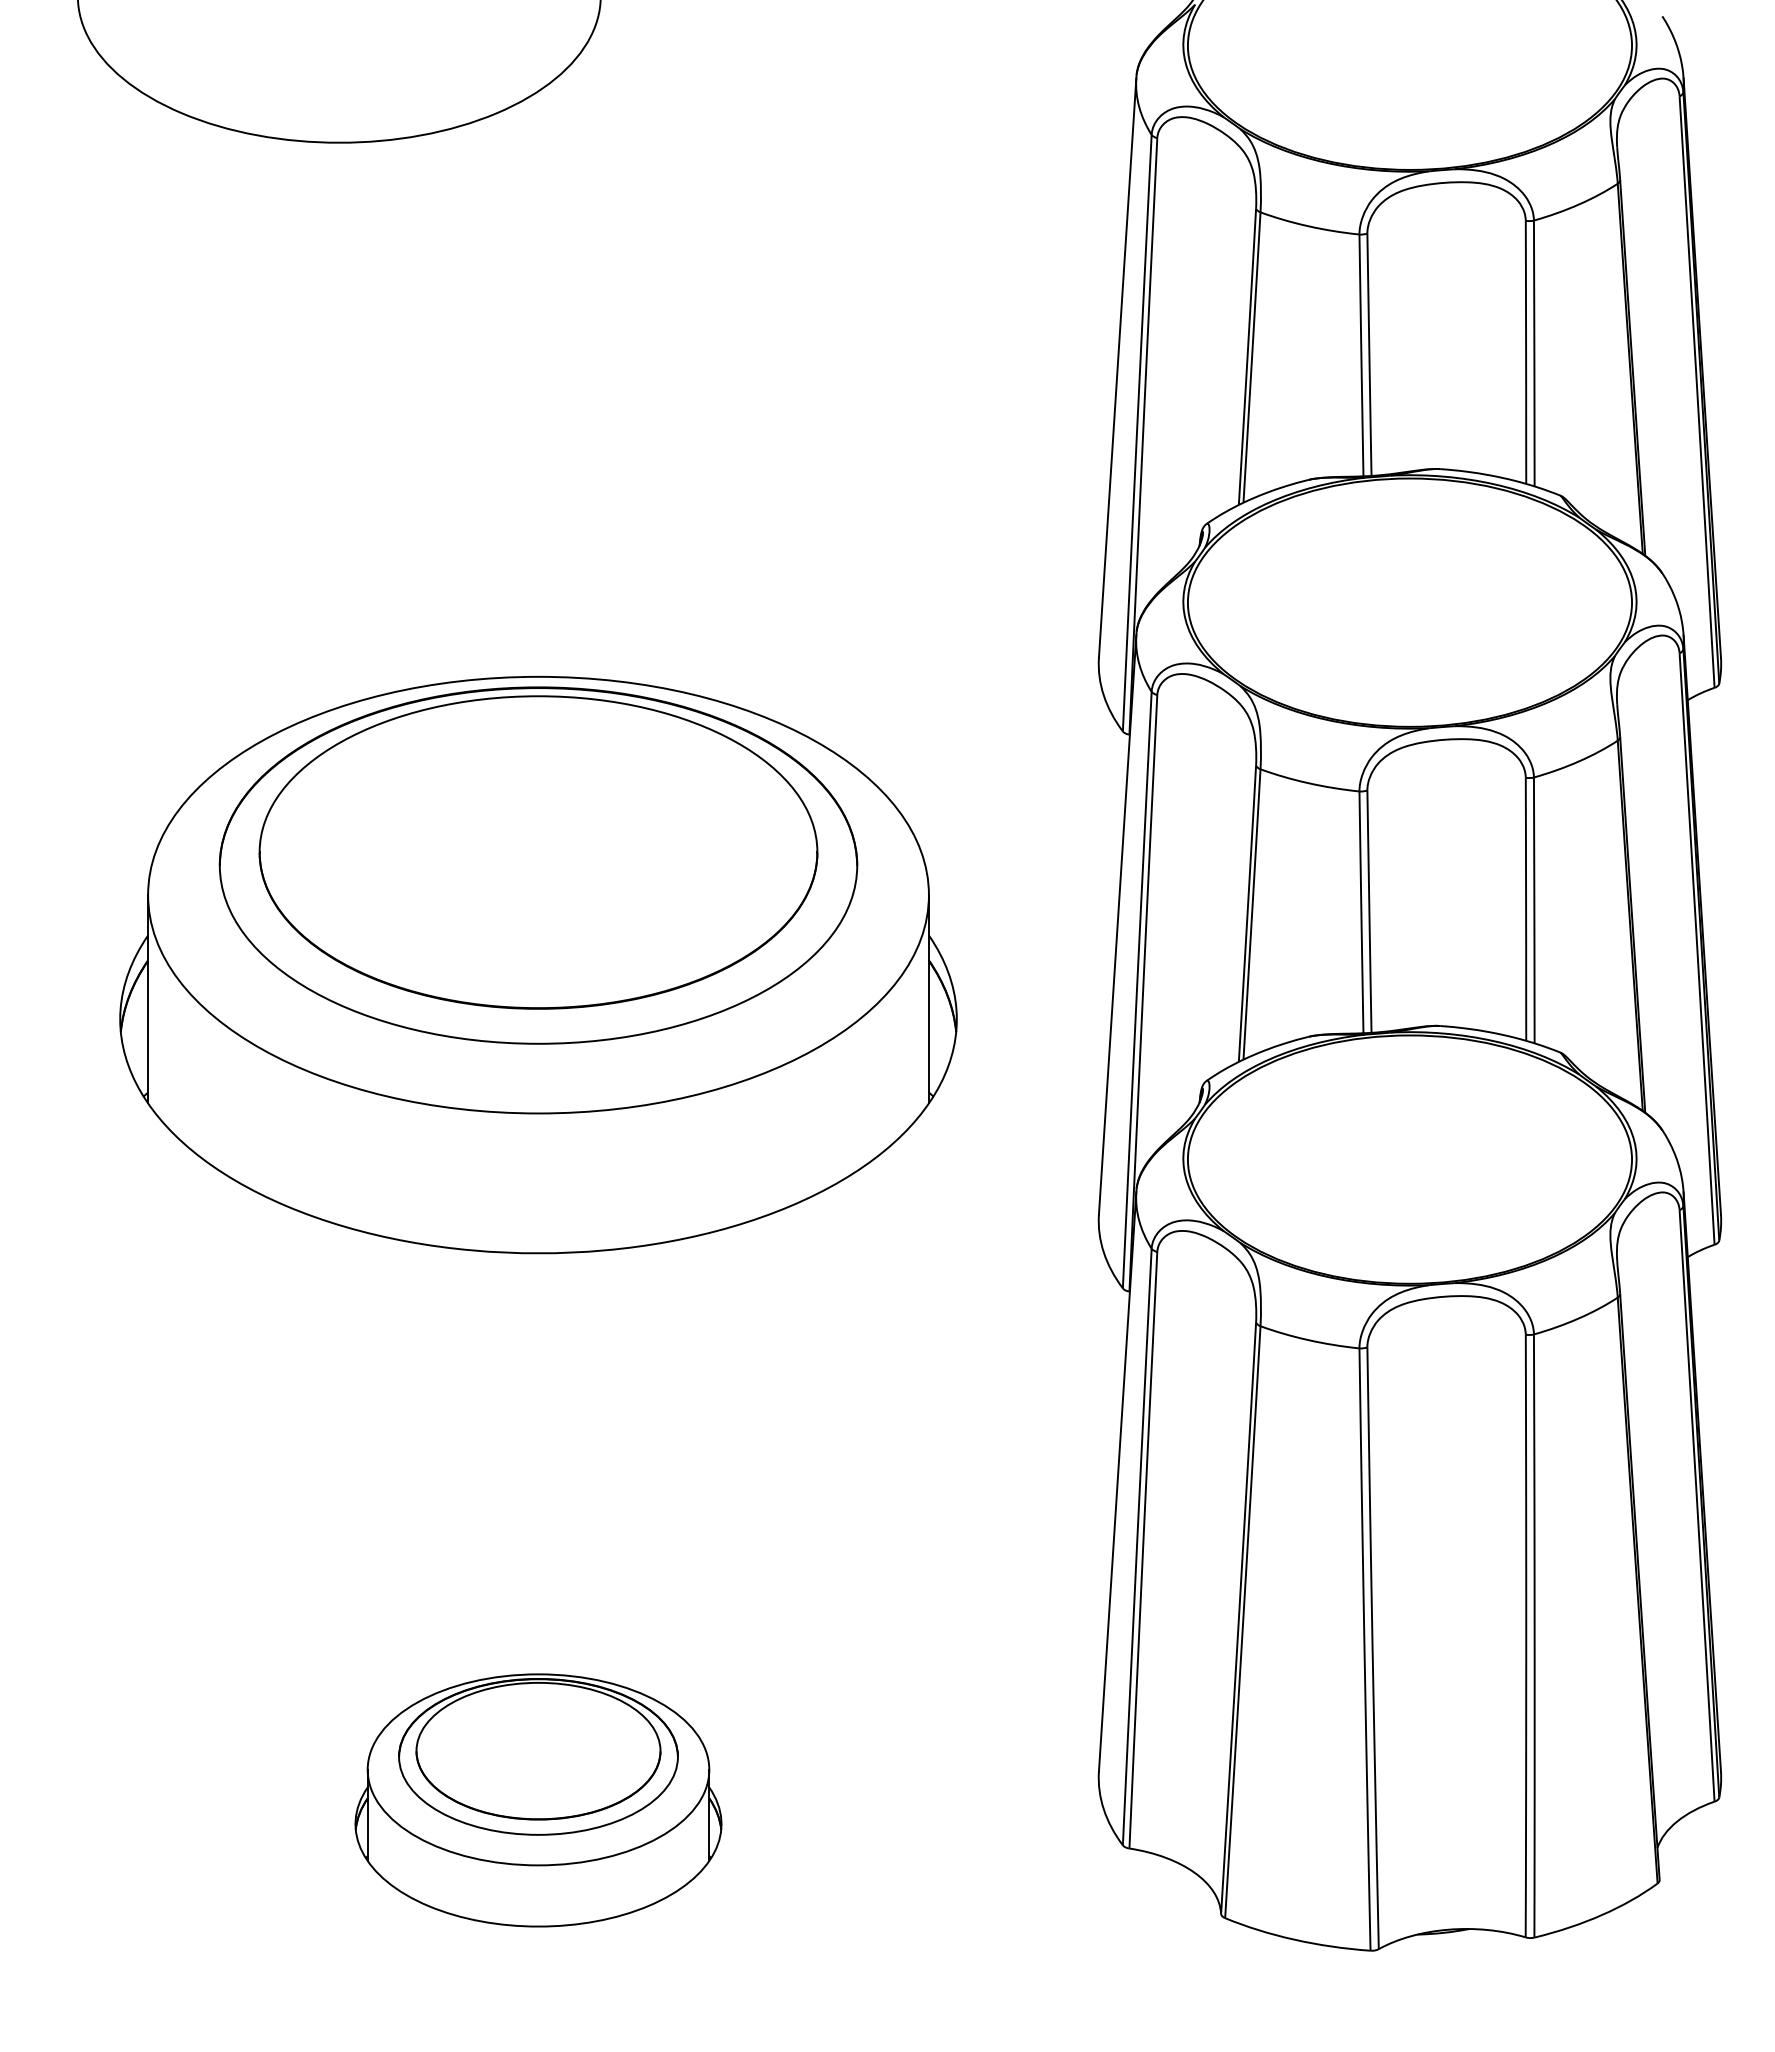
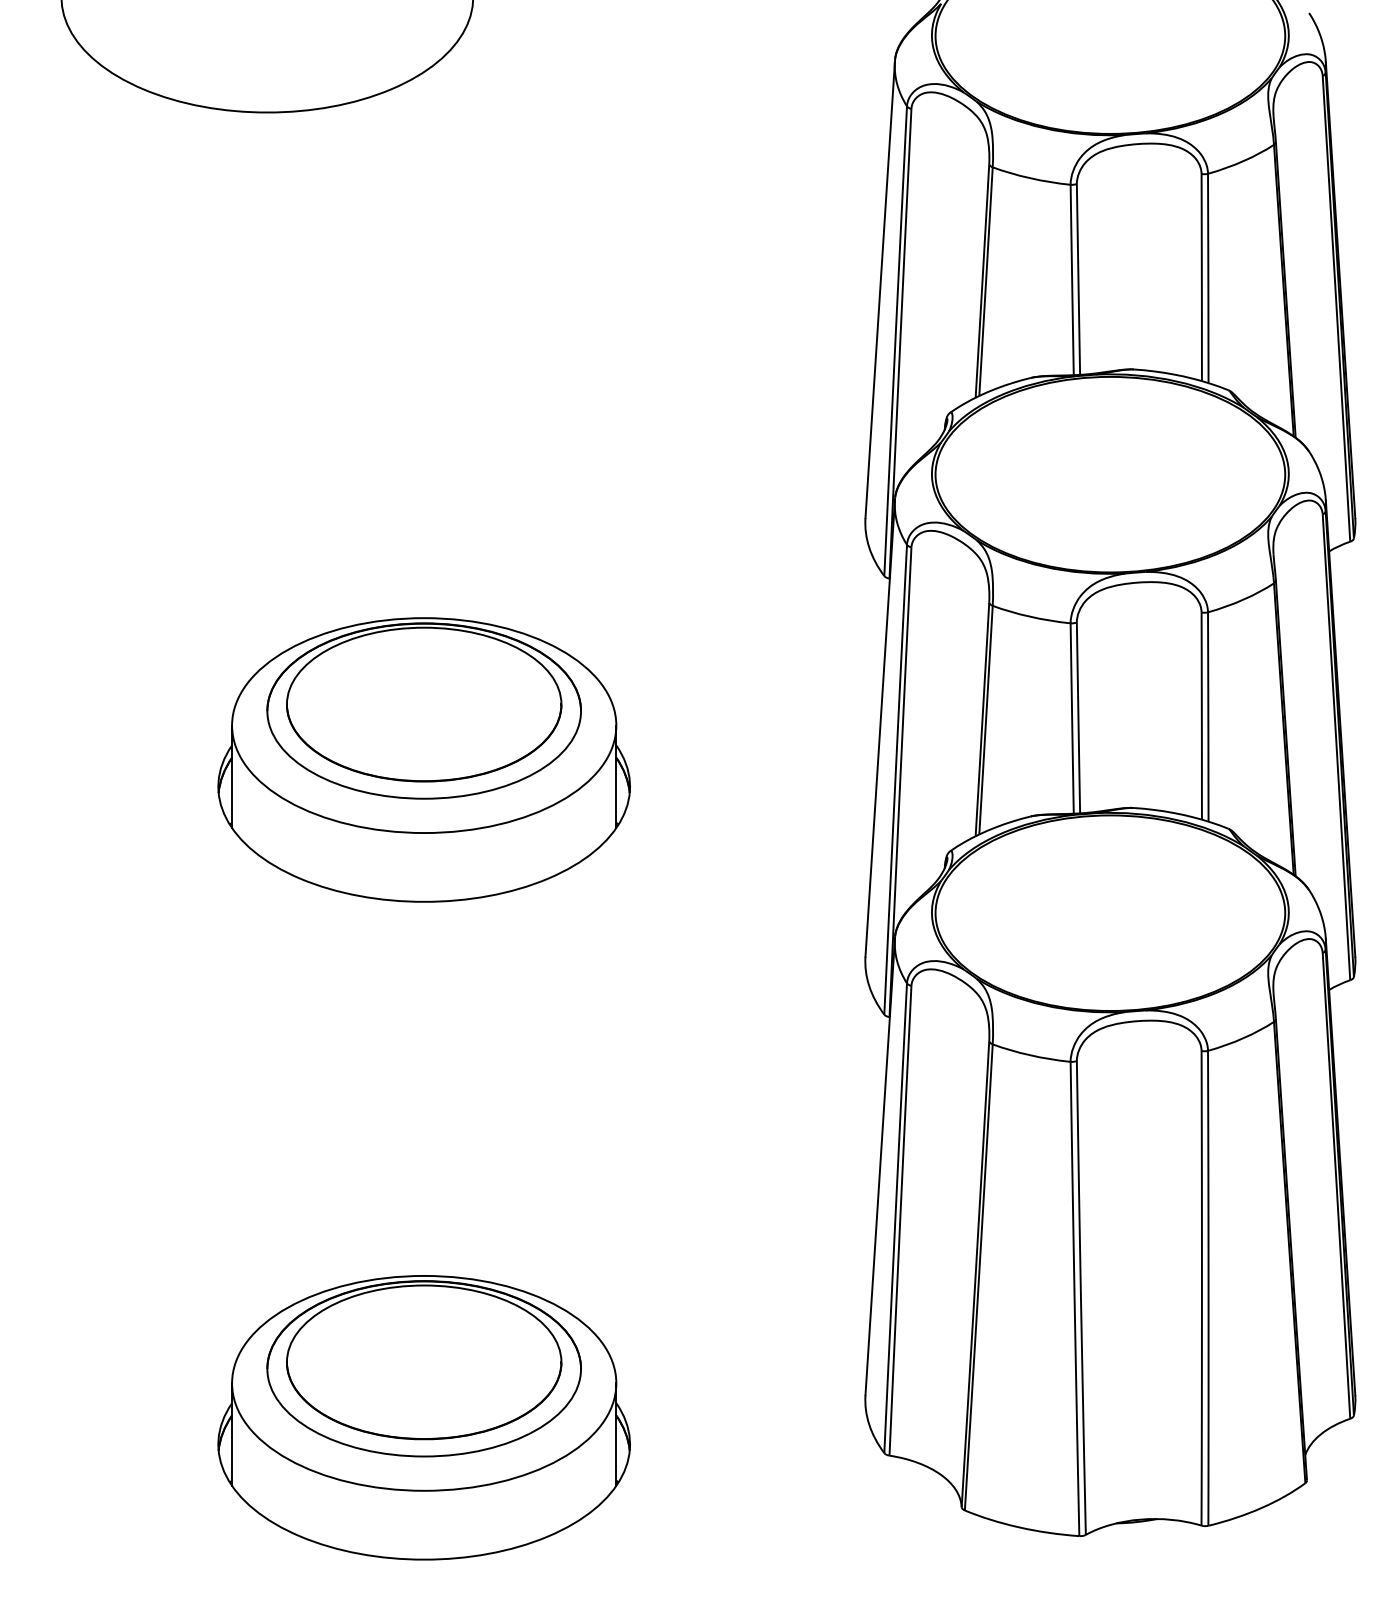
part: (538, 964) -> (424, 759), size x0.62
part: (538, 1800) -> (424, 1417), size x1.43

